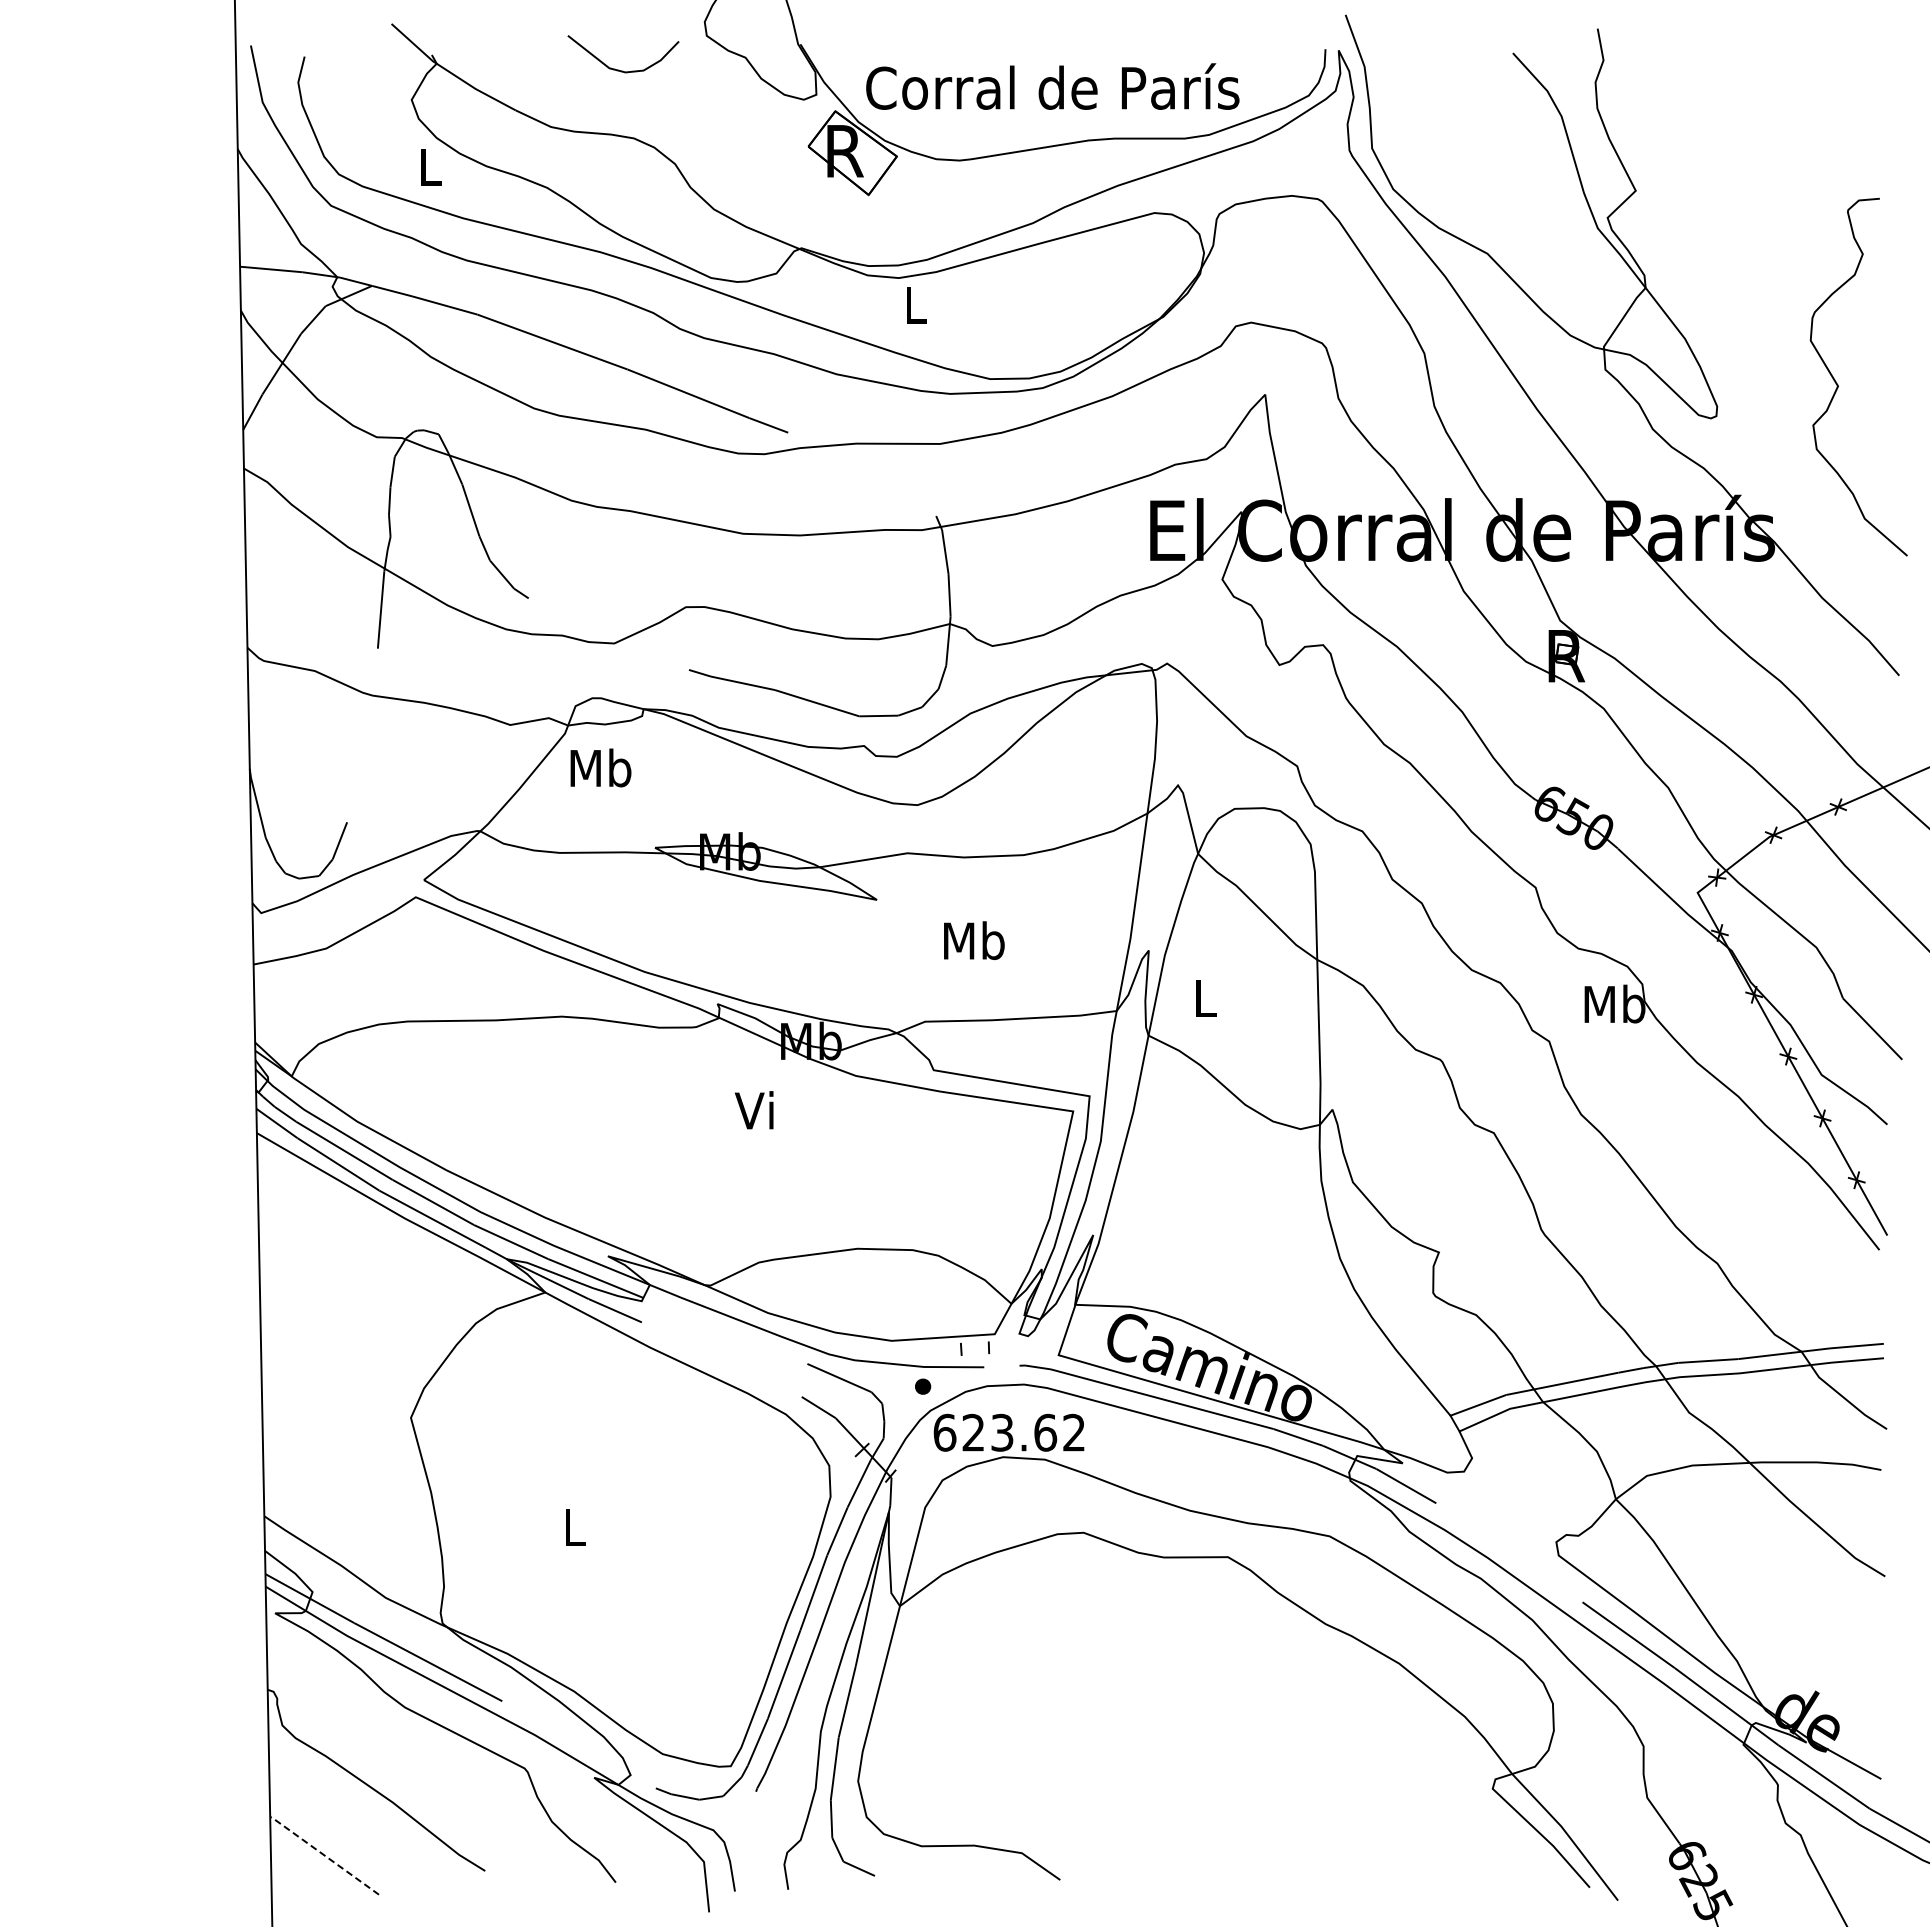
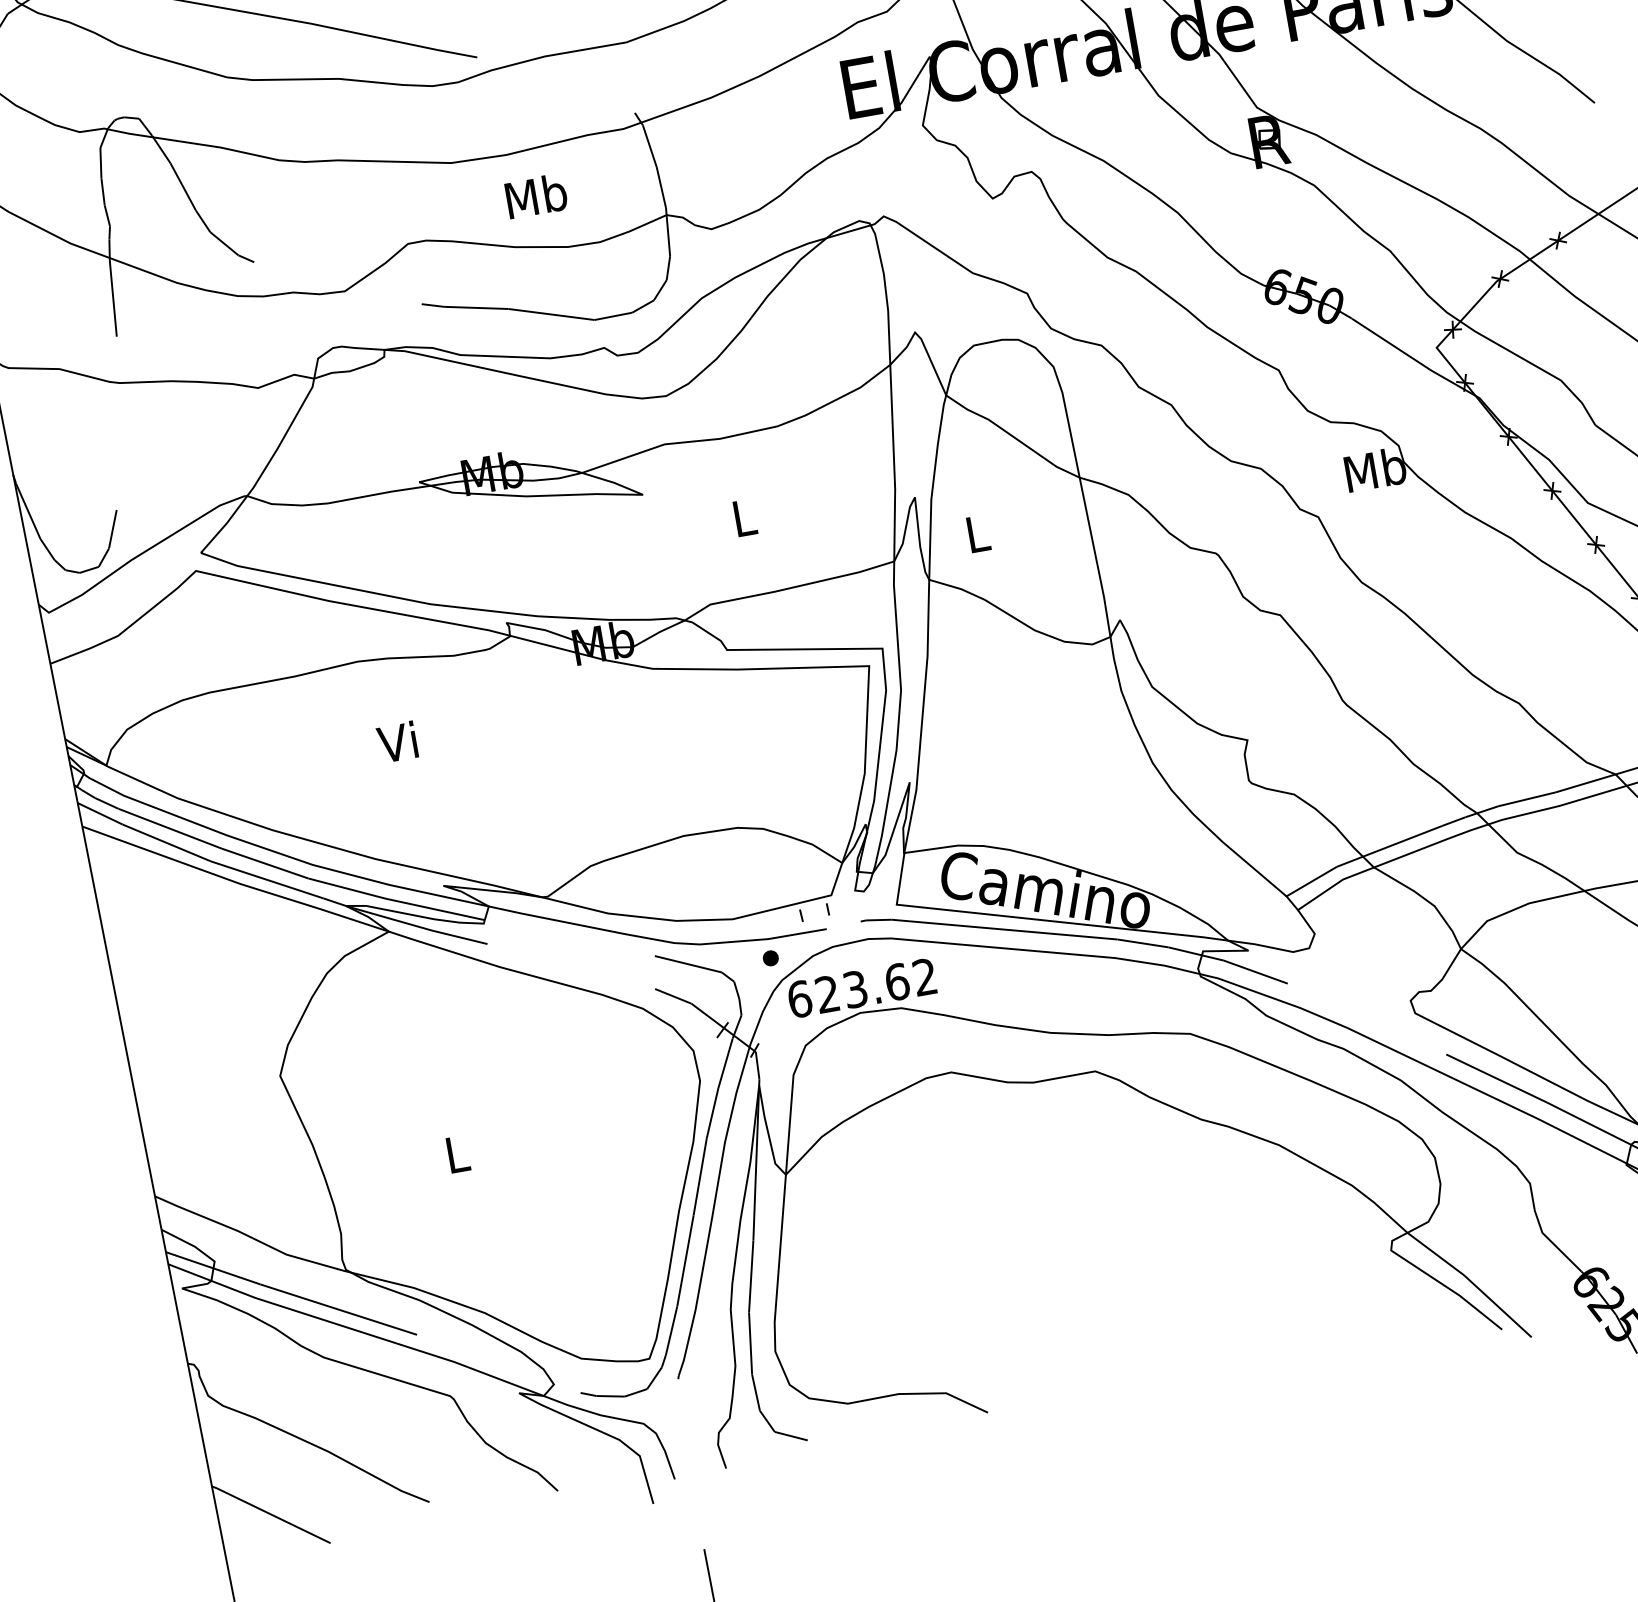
text: (600, 767) -> (535, 195), moved
text: (974, 940) -> (744, 517), Mb -> L
text: (754, 1110) -> (397, 742), moved
line: (324, 1855) -> (271, 1514), dashed -> solid

